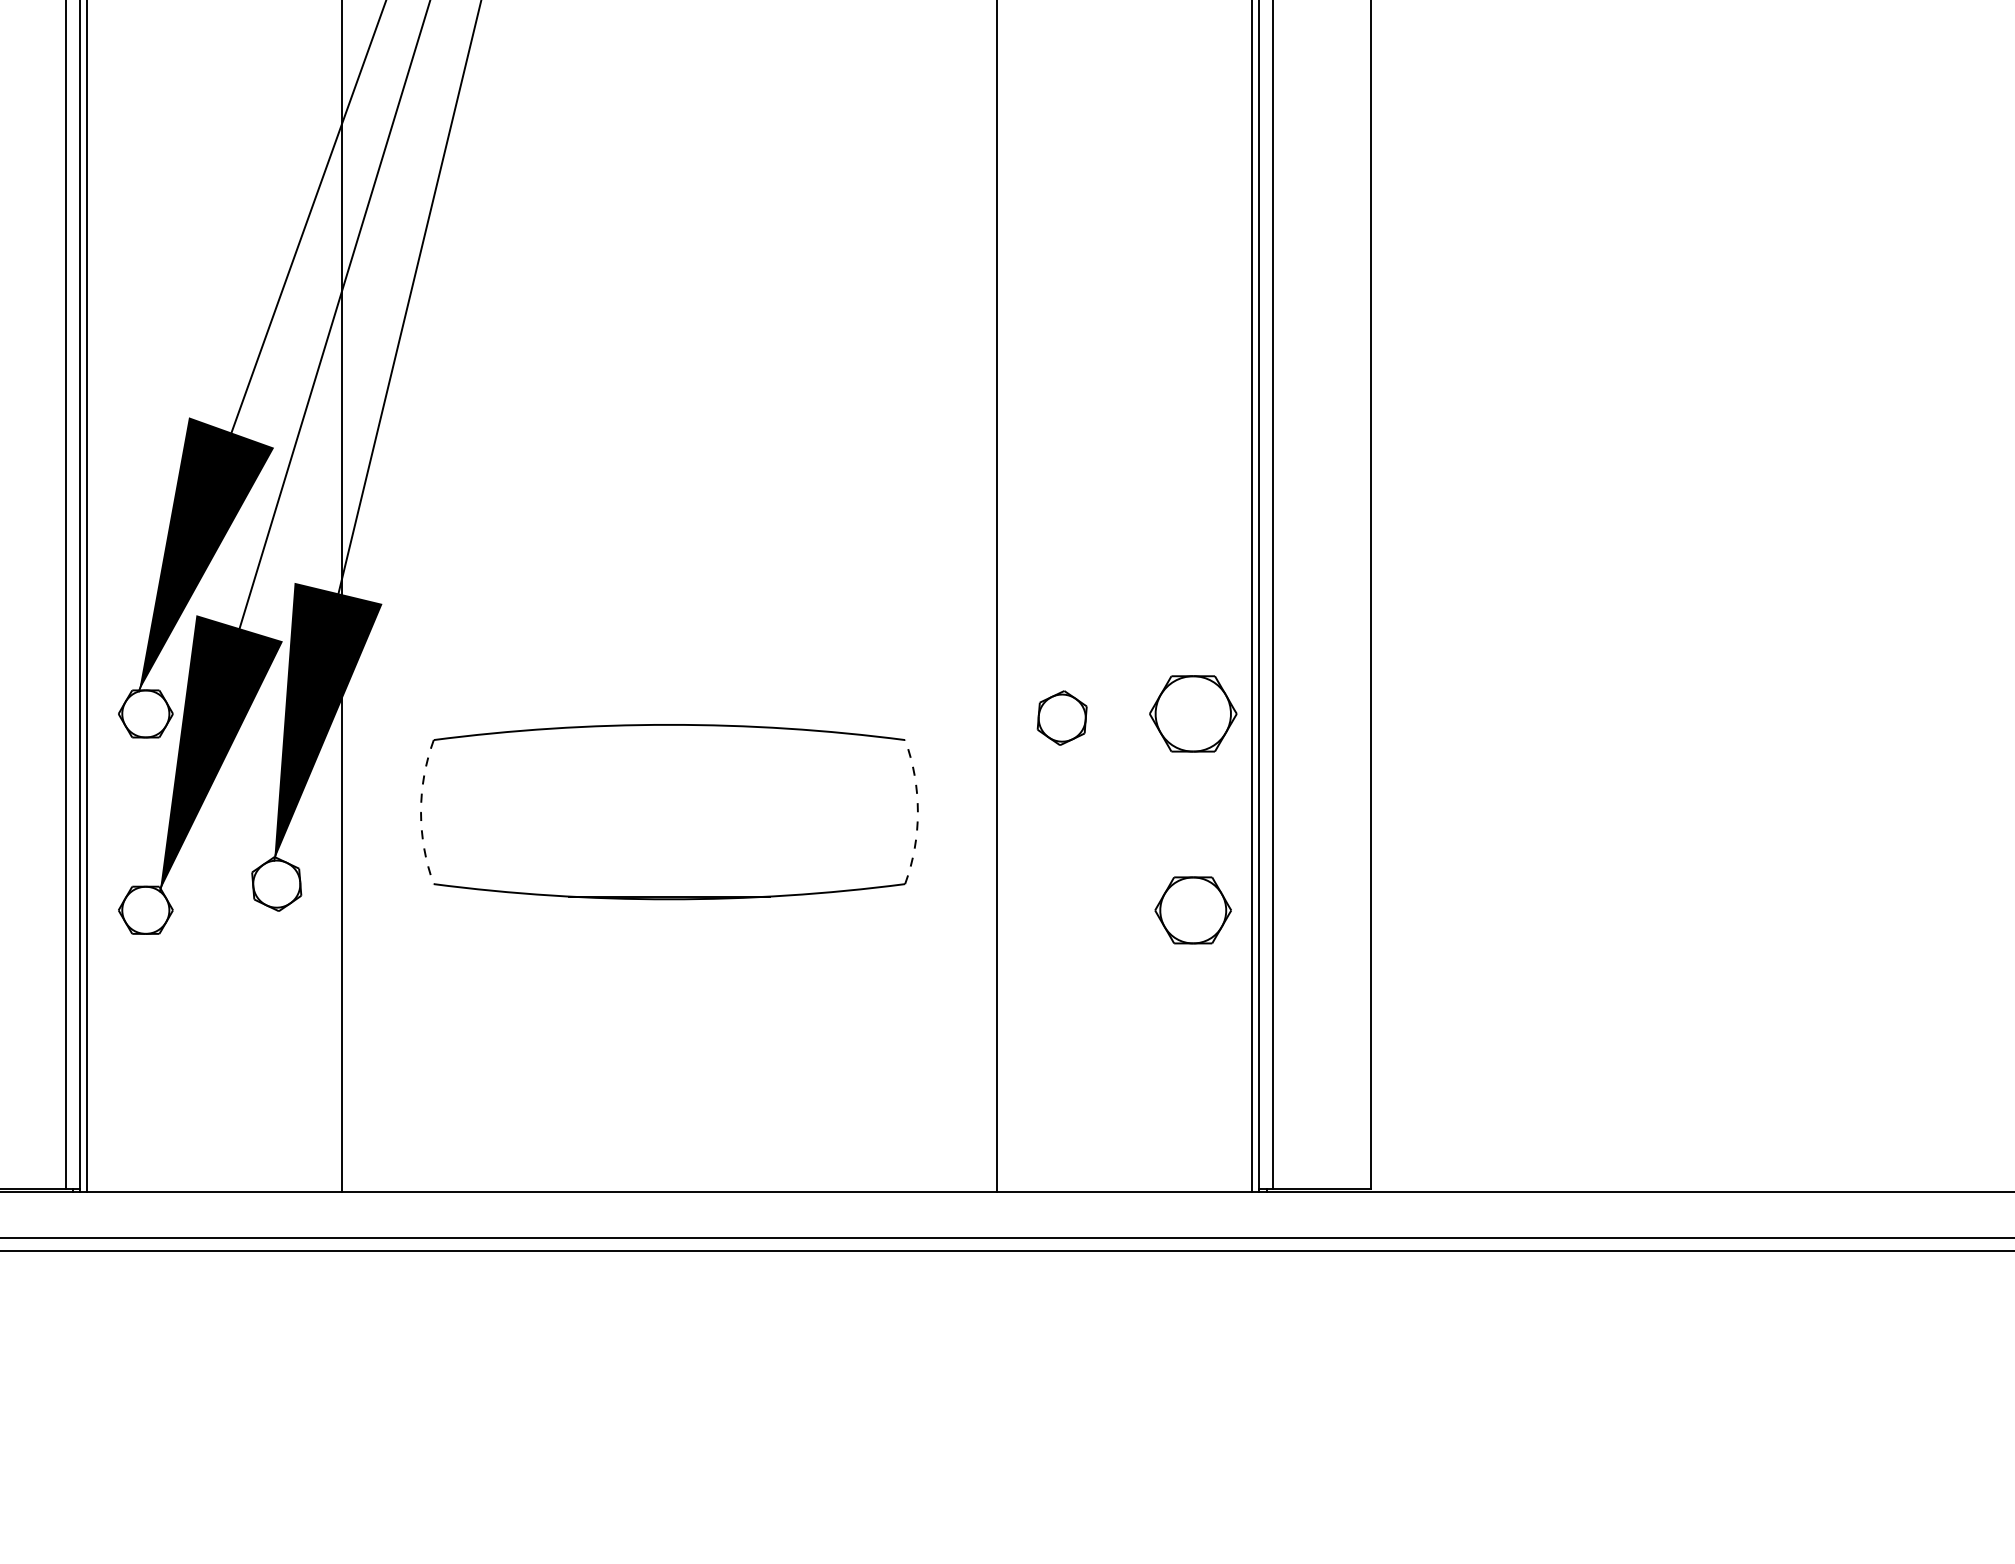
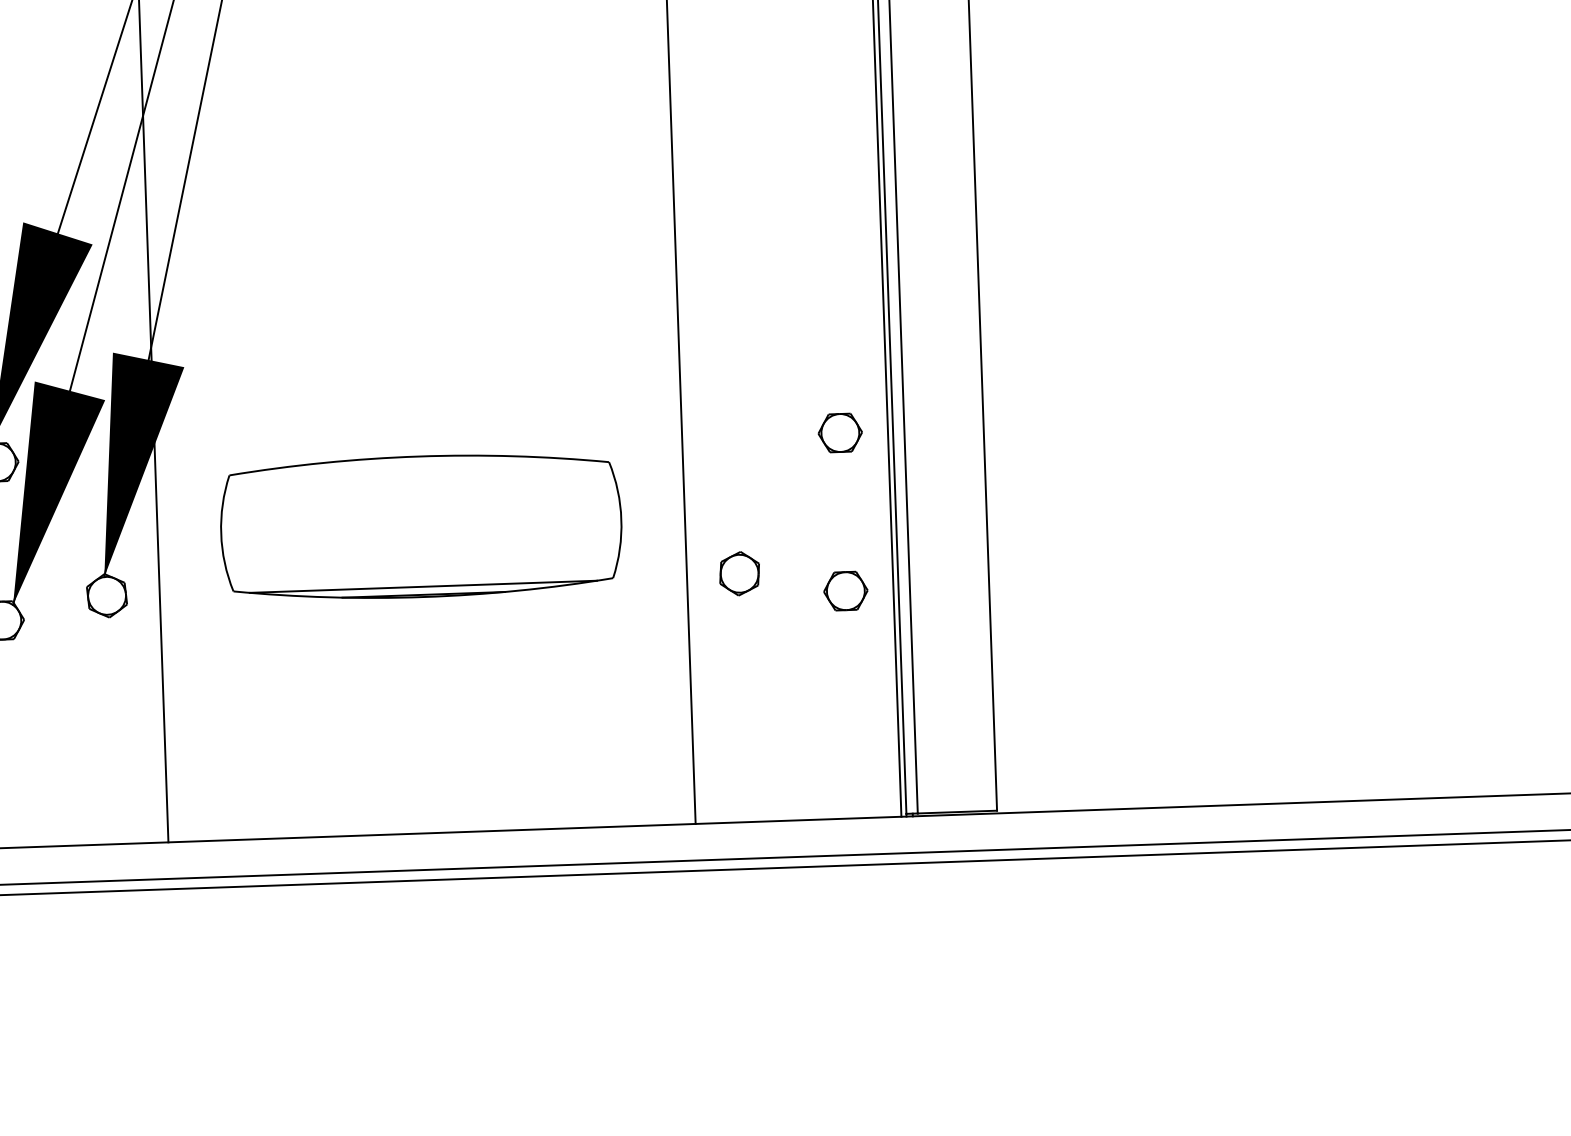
part: (1192, 713) -> (839, 432), size x0.62
part: (1061, 717) -> (739, 573), moved
arc: (421, 812) -> (221, 534), dashed -> solid
arc: (917, 812) -> (621, 520), dashed -> solid
line: (669, 886) -> (423, 586), added
part: (1192, 909) -> (845, 590), size x0.71

